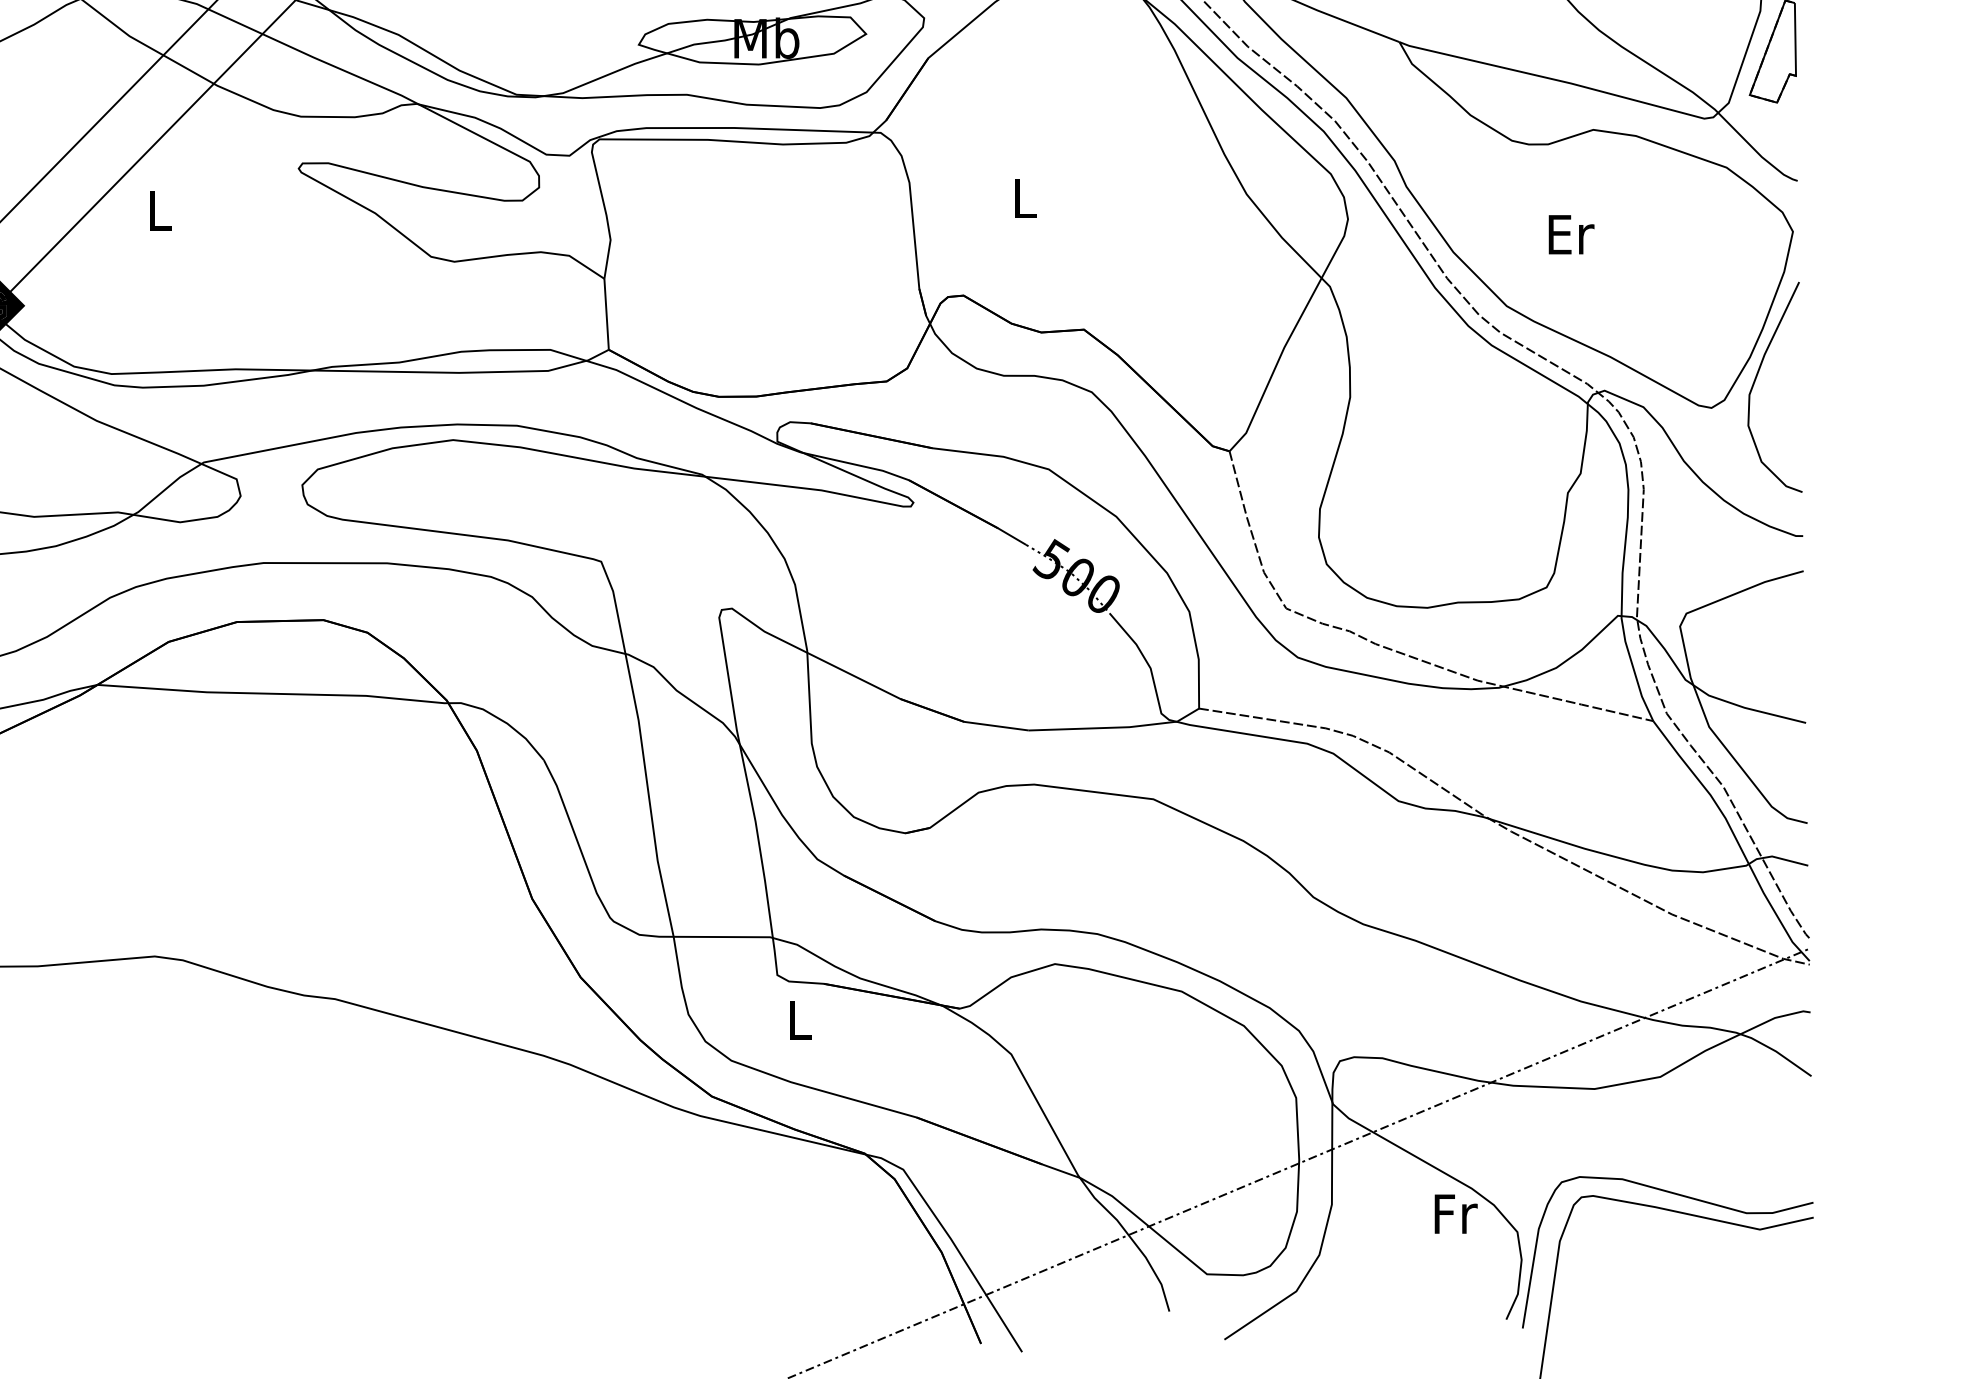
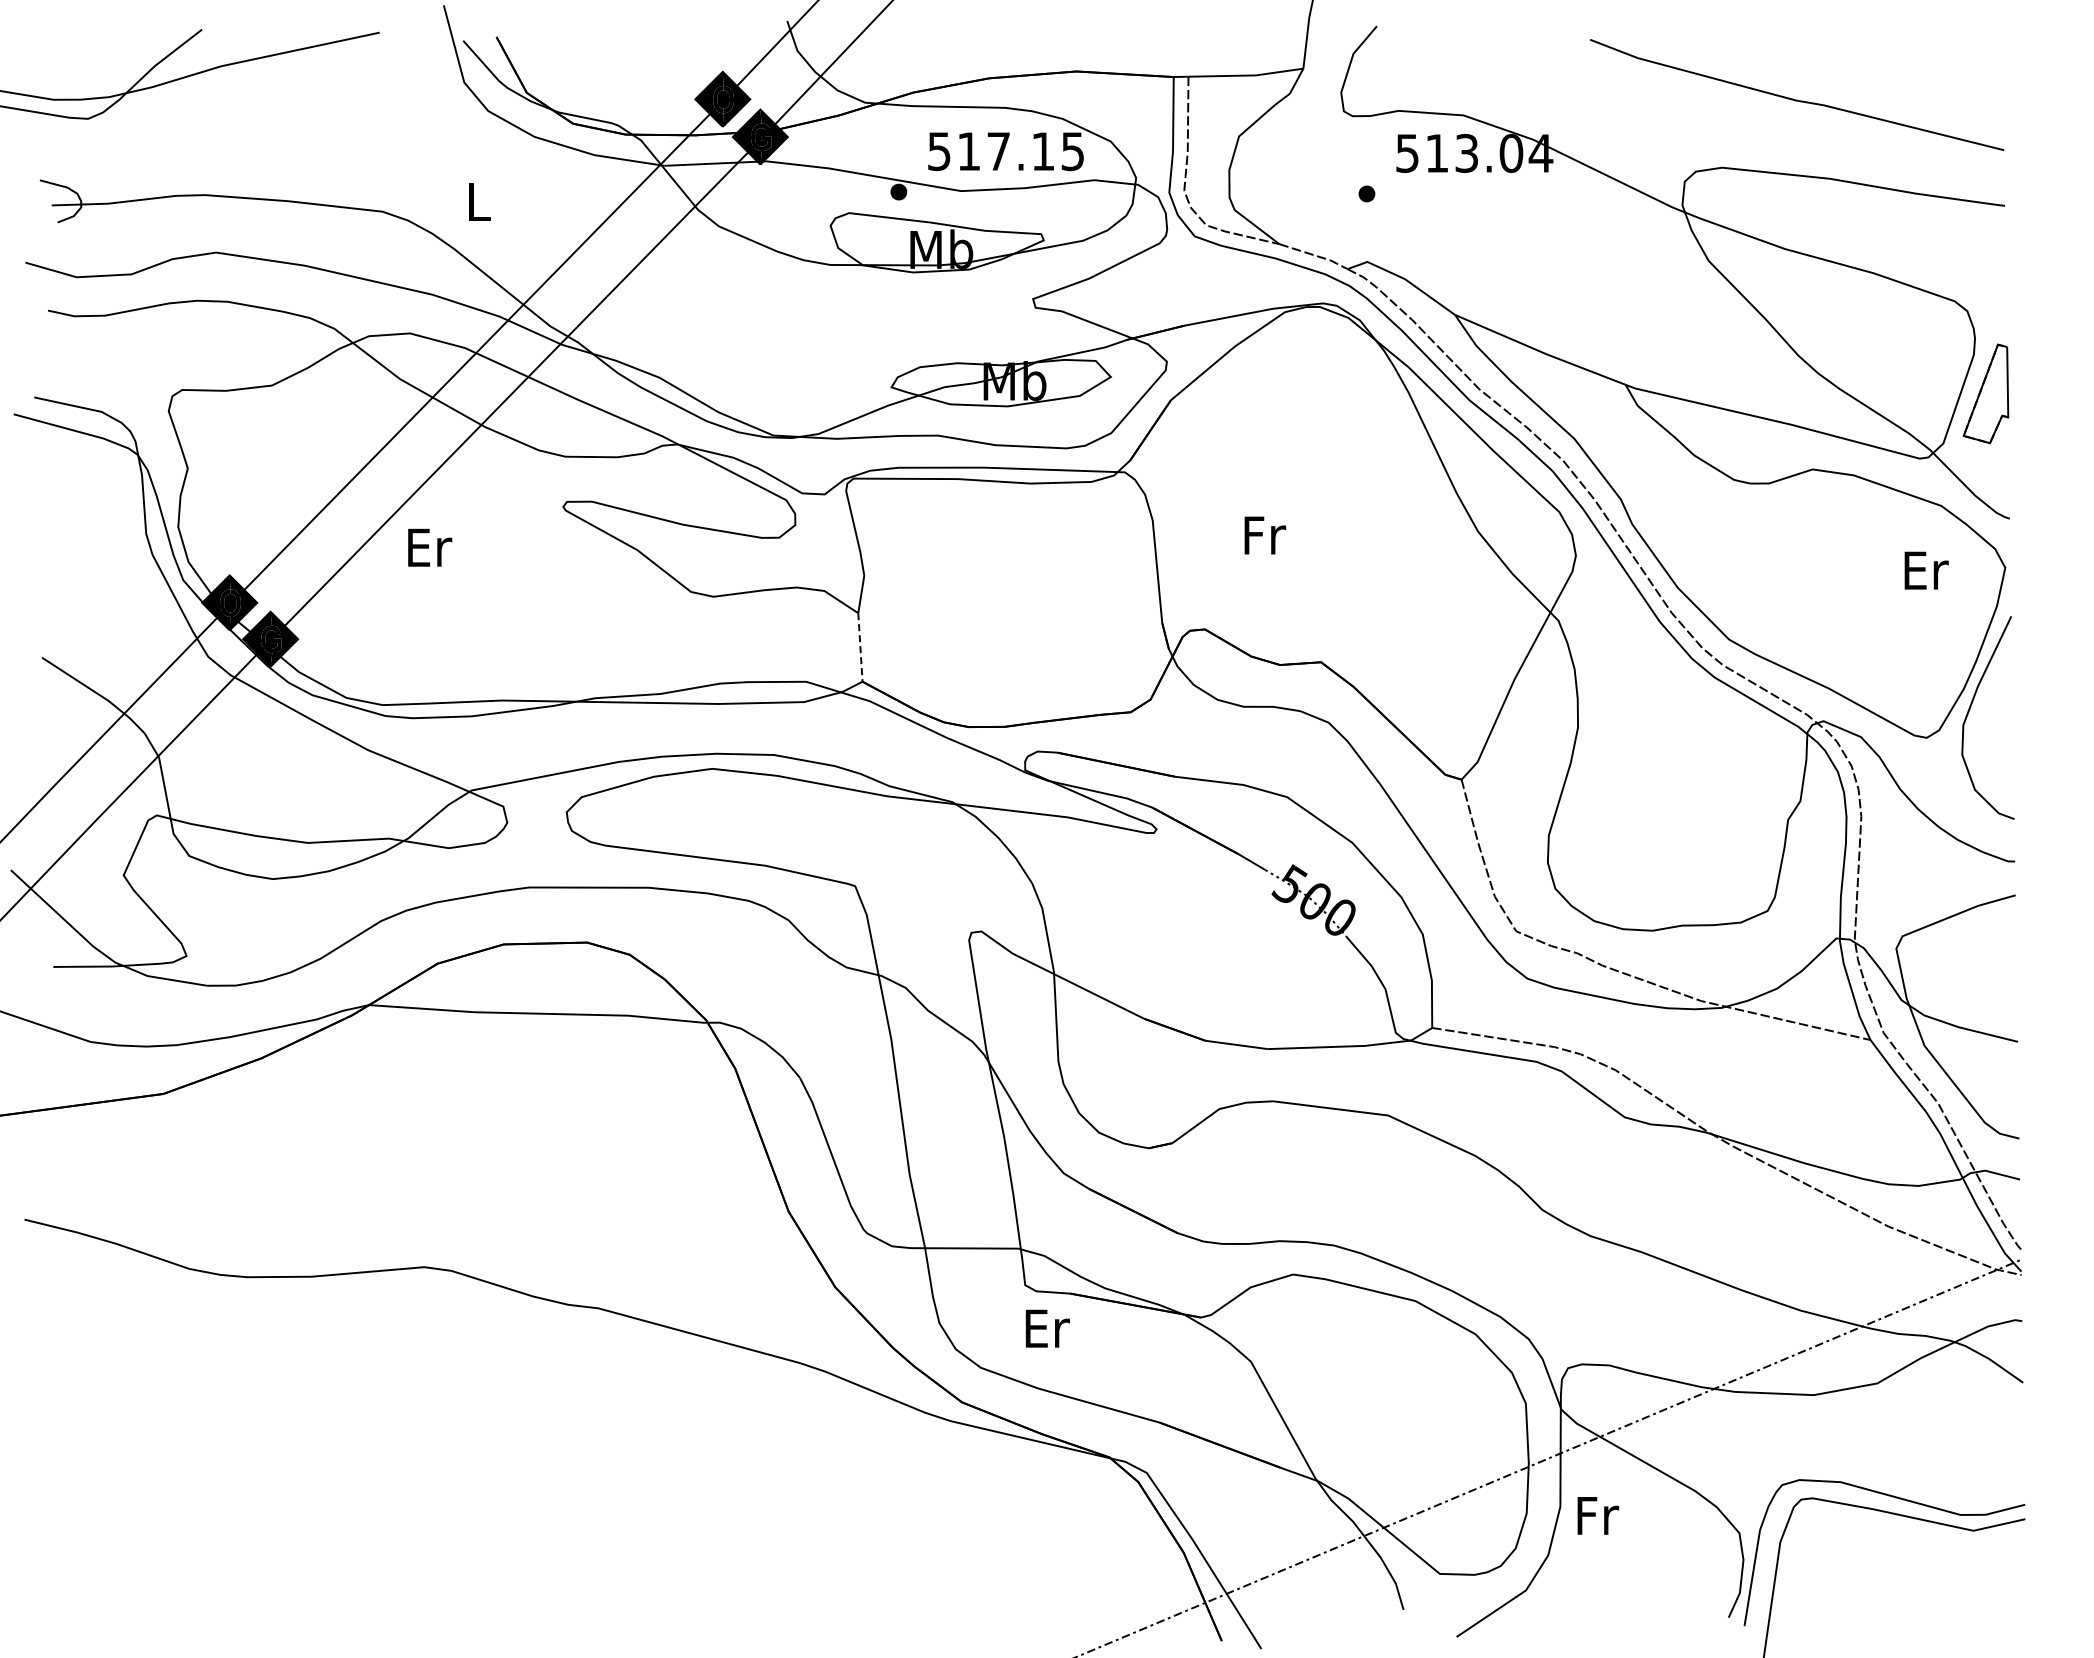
text: (1026, 198) -> (1265, 535), L -> Fr
text: (161, 210) -> (430, 547), L -> Er
text: (1571, 234) -> (1926, 570), moved
line: (606, 314) -> (860, 647), solid -> dashed
text: (800, 1020) -> (1047, 1328), L -> Er
text: (1456, 1213) -> (1598, 1515), moved

